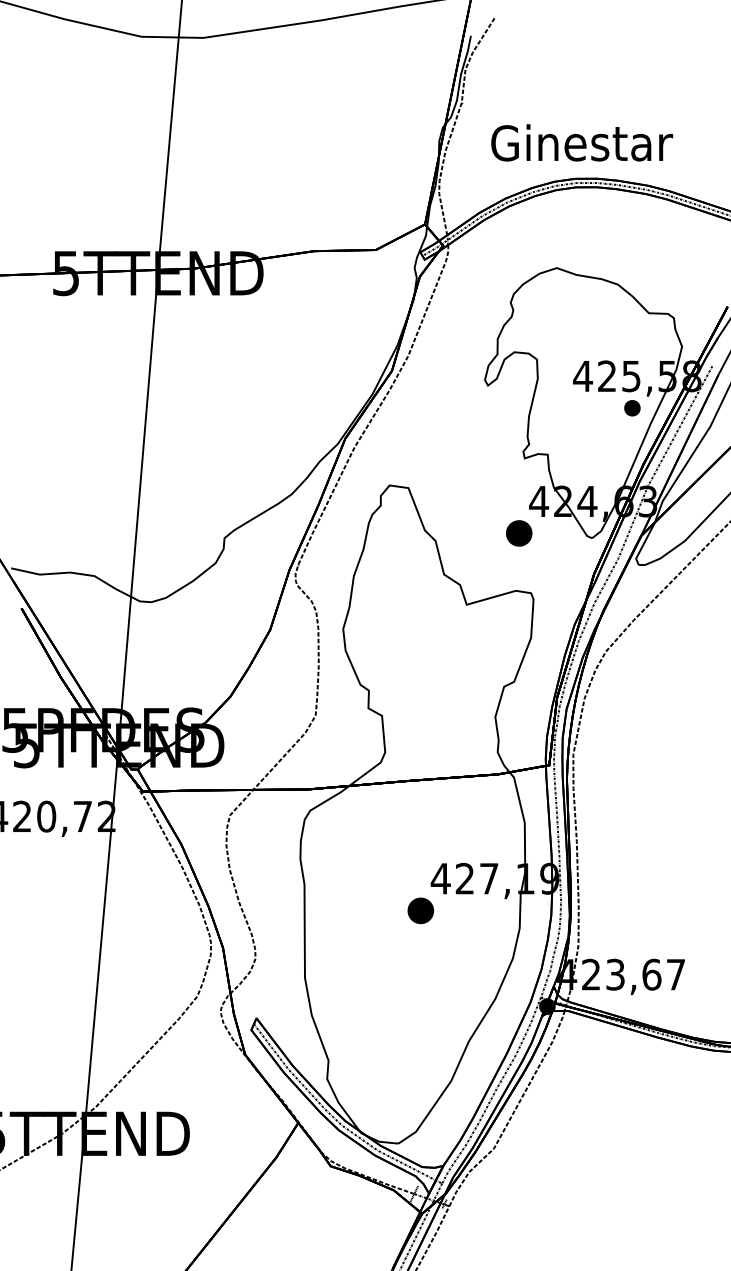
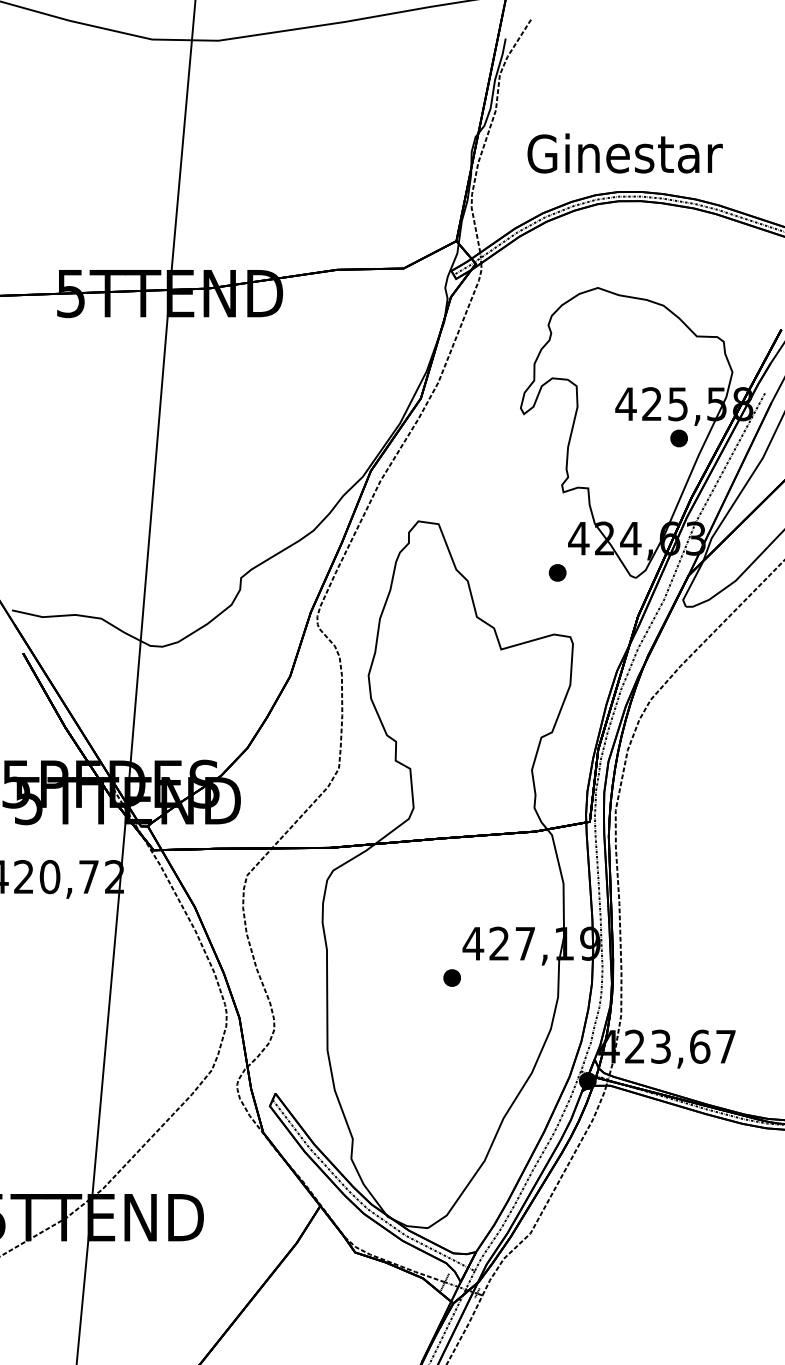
part: (519, 533) -> (557, 572), size x0.62
part: (421, 910) -> (452, 977), size x0.62

